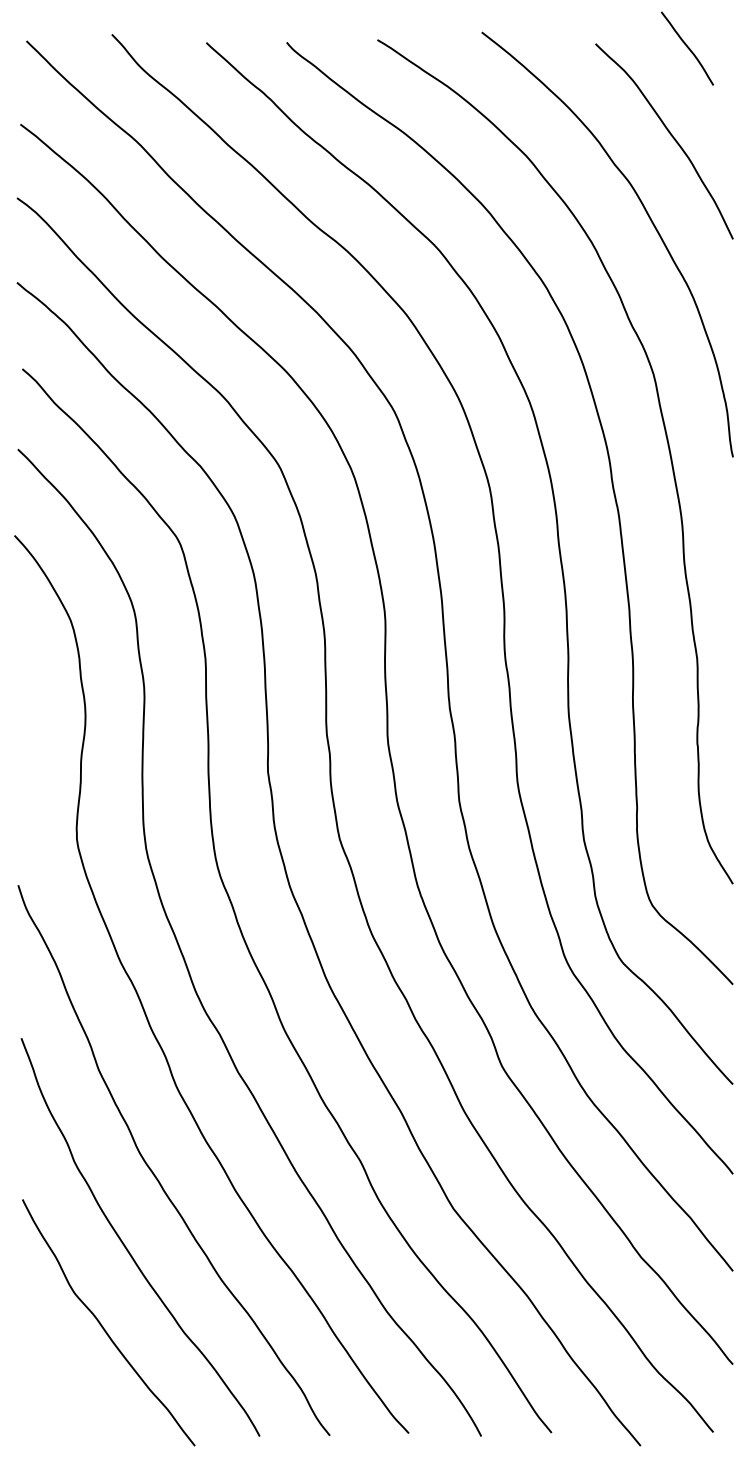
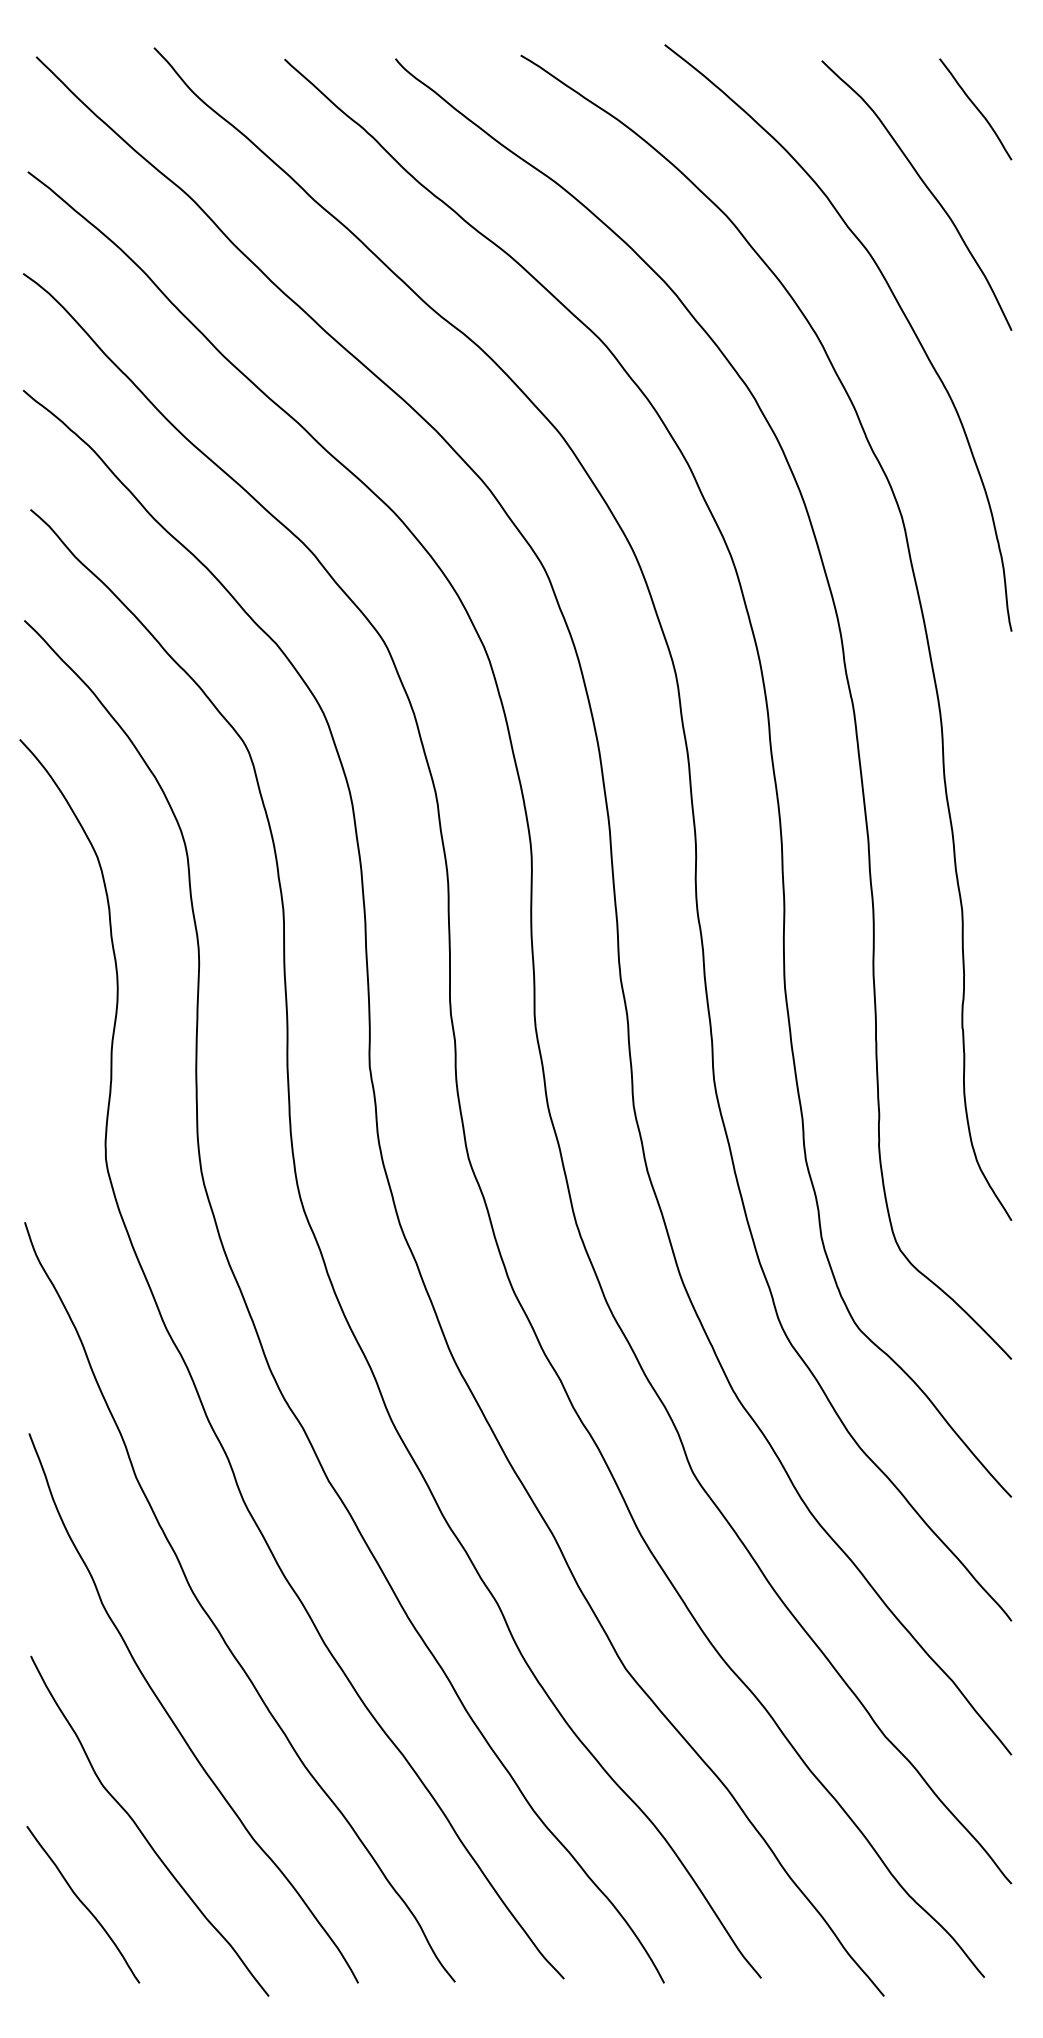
curve: (688, 48) -> (976, 109), moved
curve: (60, 1379) -> (83, 1904), added

